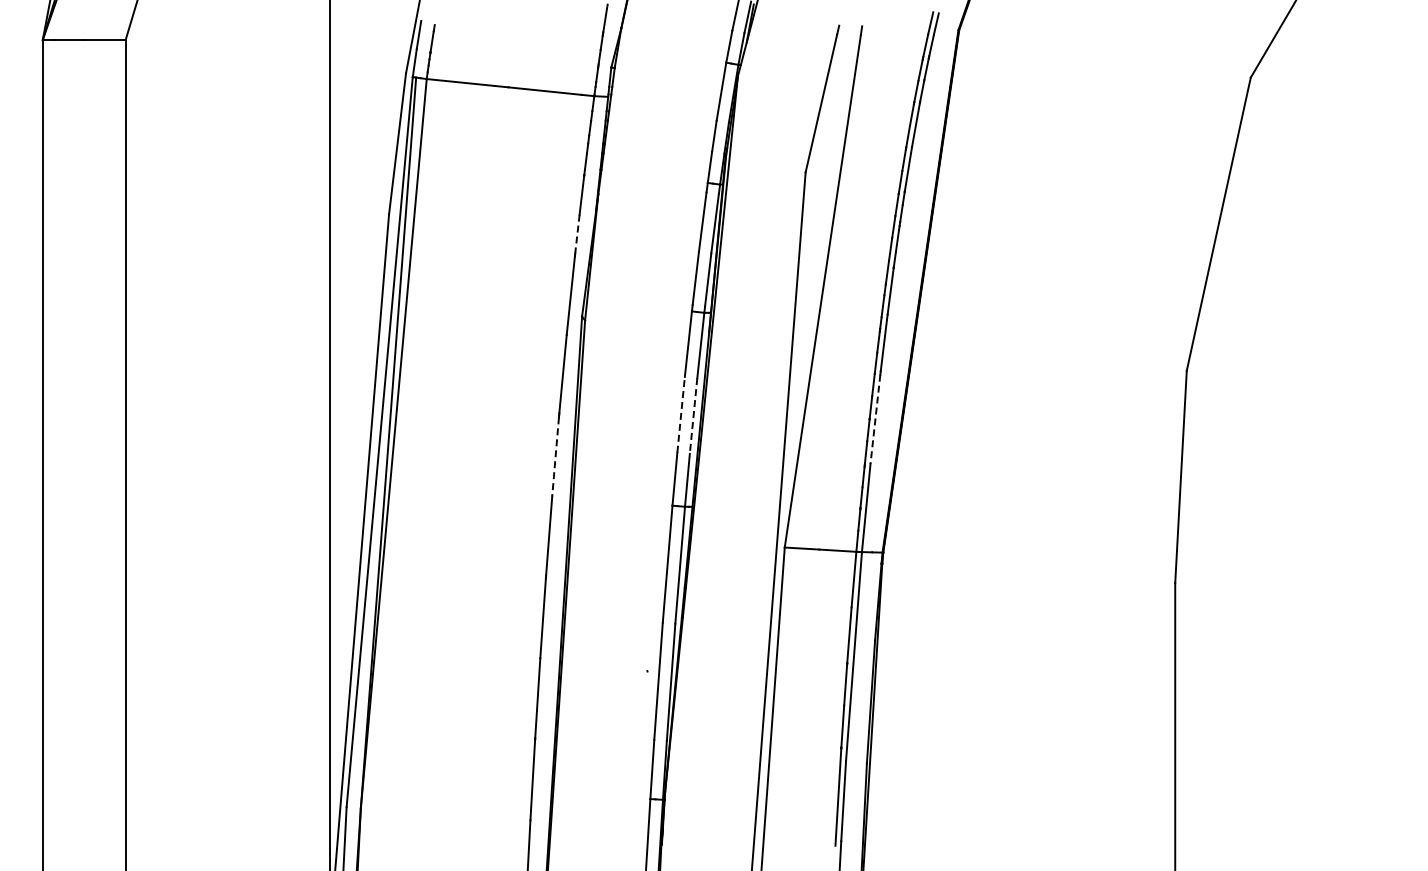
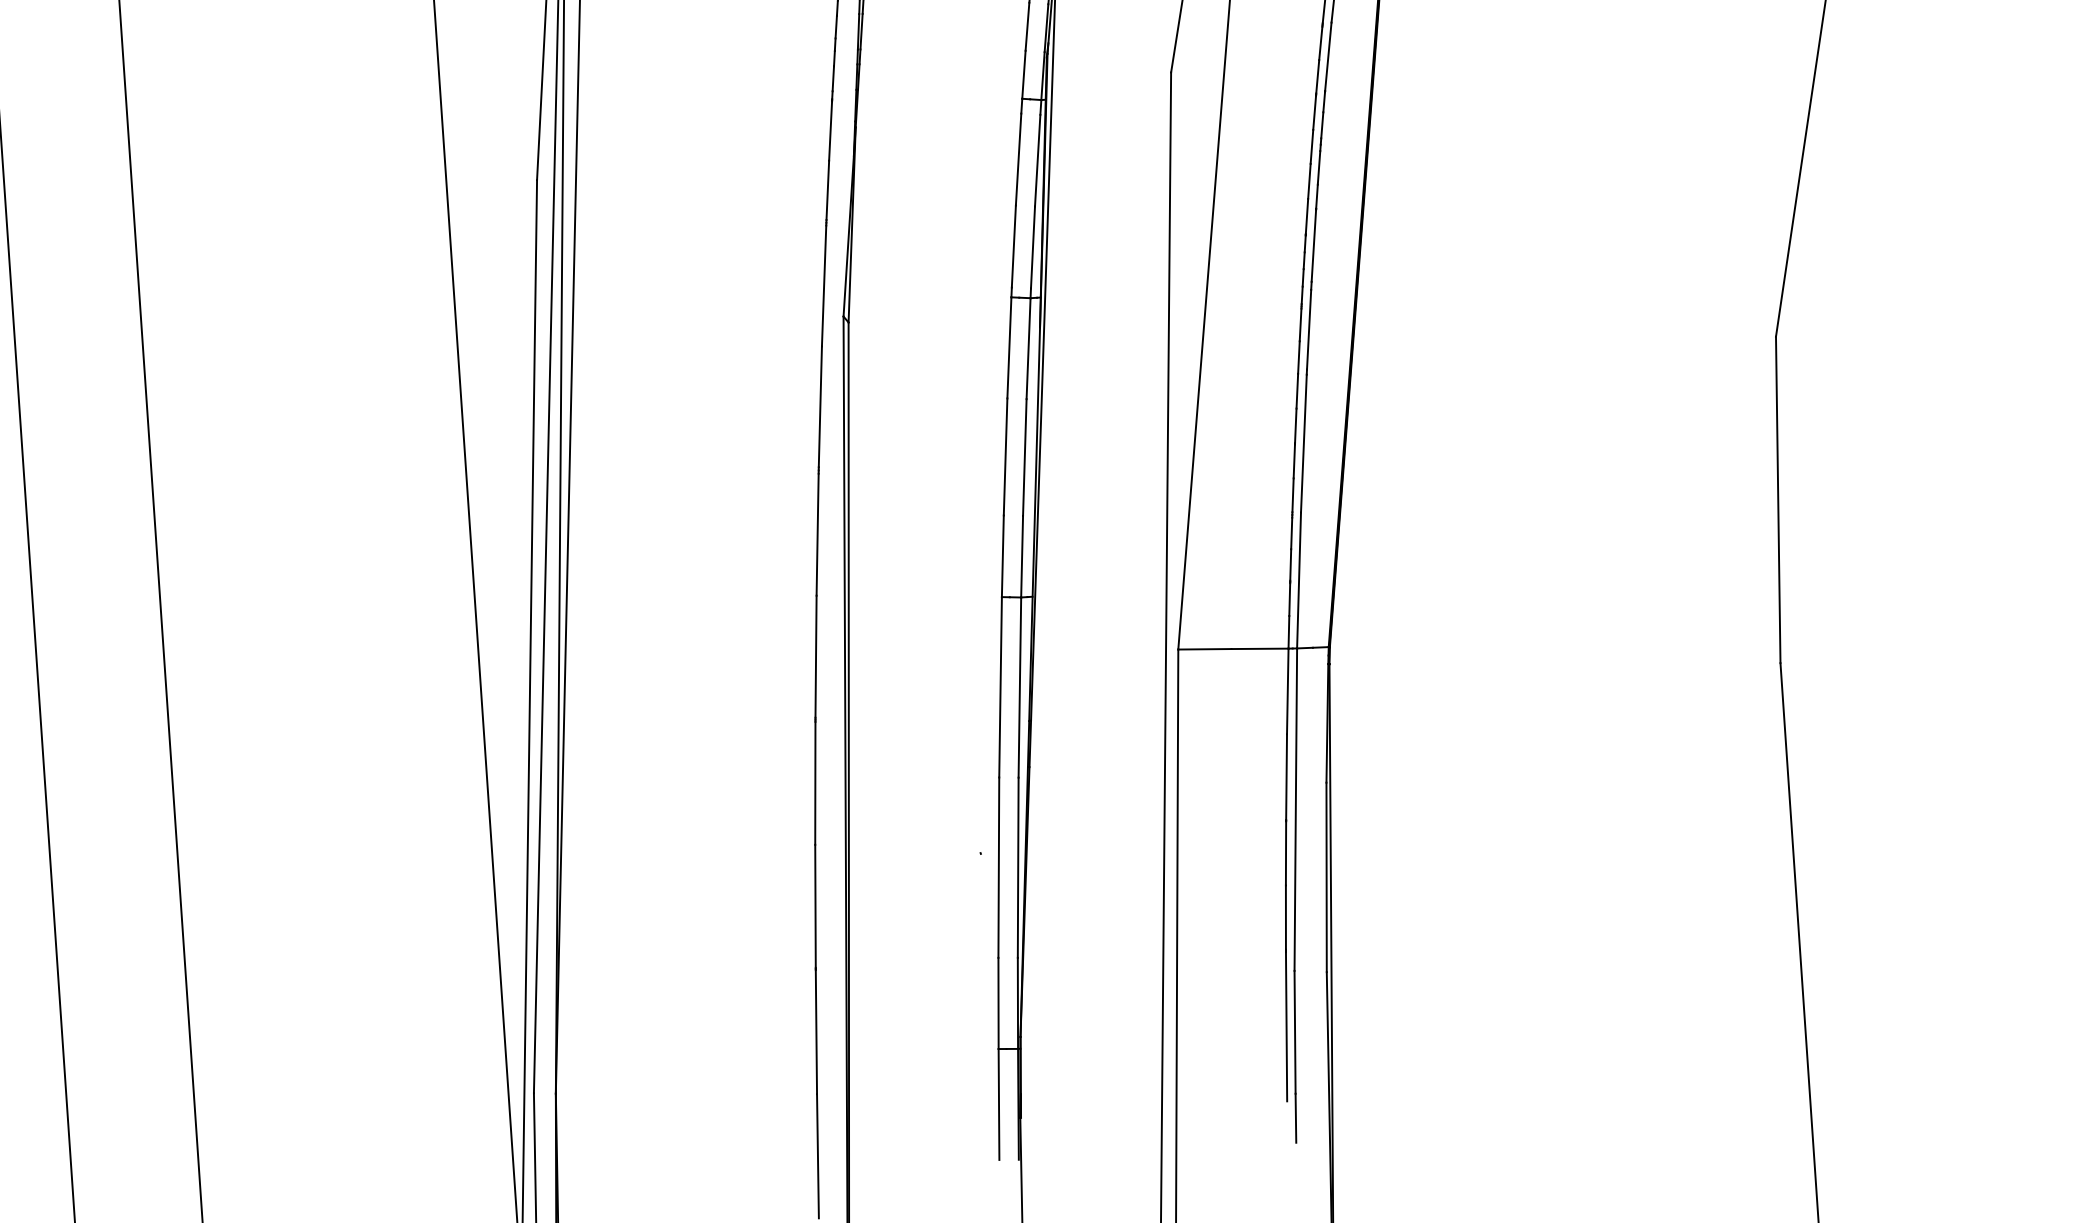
line: (577, 234) -> (827, 191), dashed -> solid
line: (681, 414) -> (1006, 456), dashed -> solid
line: (693, 416) -> (1024, 458), dashed -> solid
line: (875, 419) -> (1304, 443), dashed -> solid
line: (555, 456) -> (817, 533), dashed -> solid

